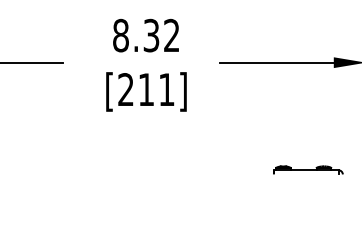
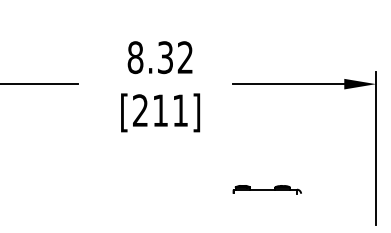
part: (307, 170) -> (266, 189), moved

